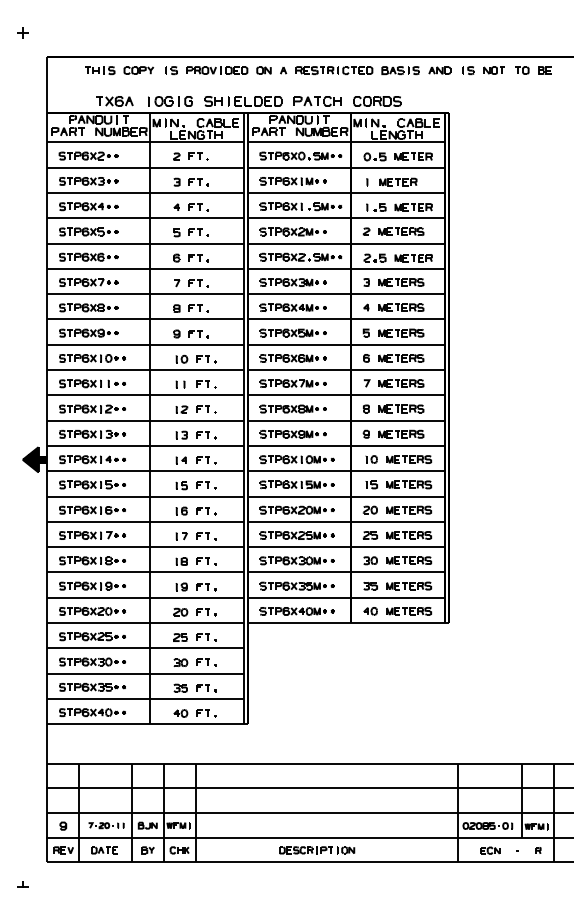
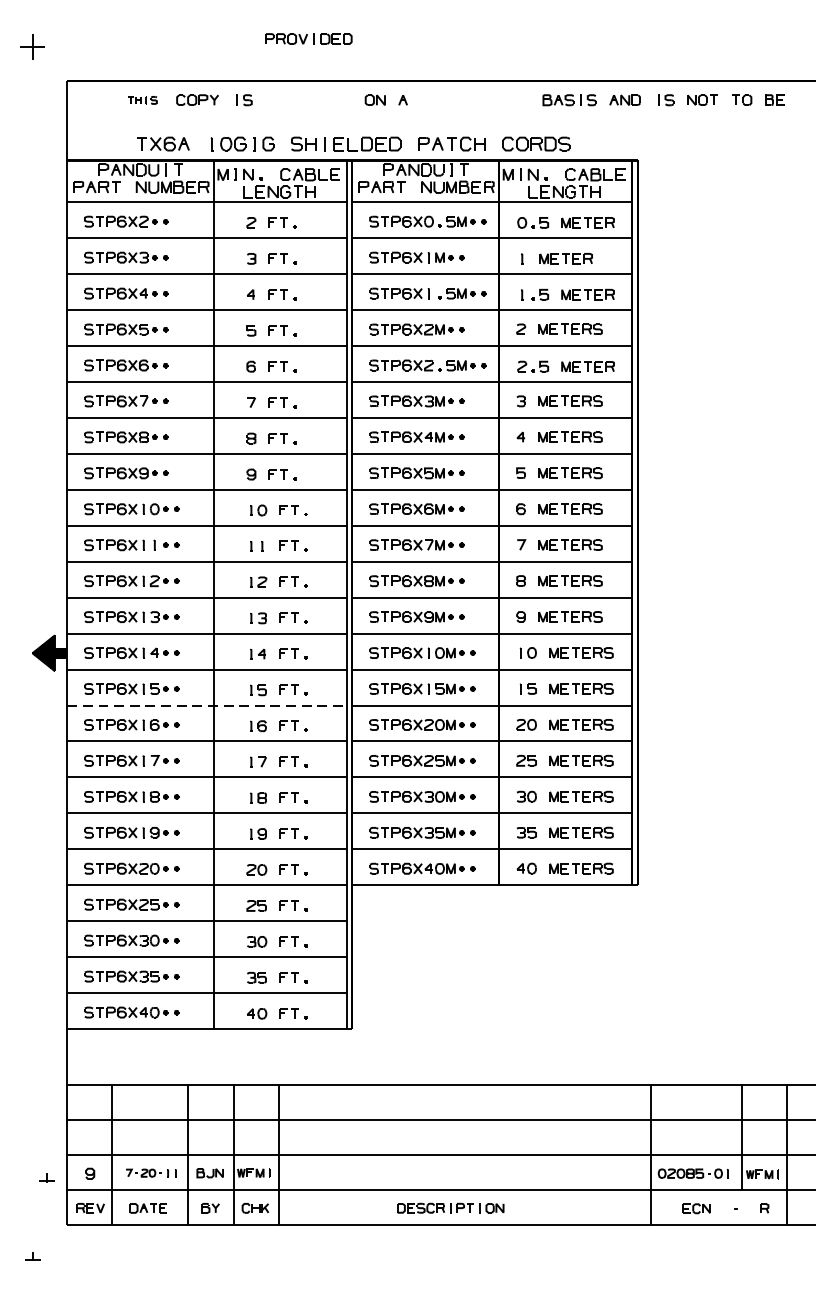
part: (22, 32) -> (32, 46), size x1.6
part: (100, 70) -> (142, 100), size x0.7
part: (217, 70) -> (309, 38), moved
part: (334, 70) -> (475, 100), removed
line: (146, 496) -> (208, 705), solid -> dashed
part: (32, 829) -> (46, 1178), added

